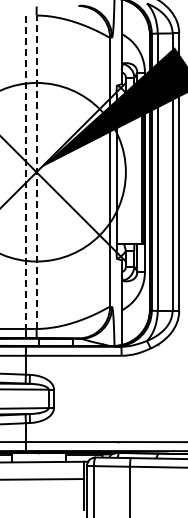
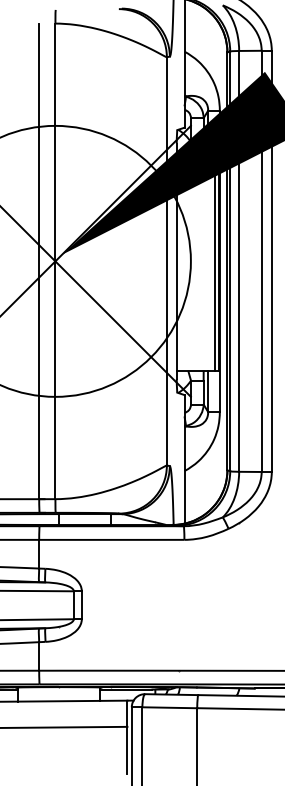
line: (25, 172) -> (38, 261), dashed -> solid
line: (36, 172) -> (55, 261), dashed -> solid

